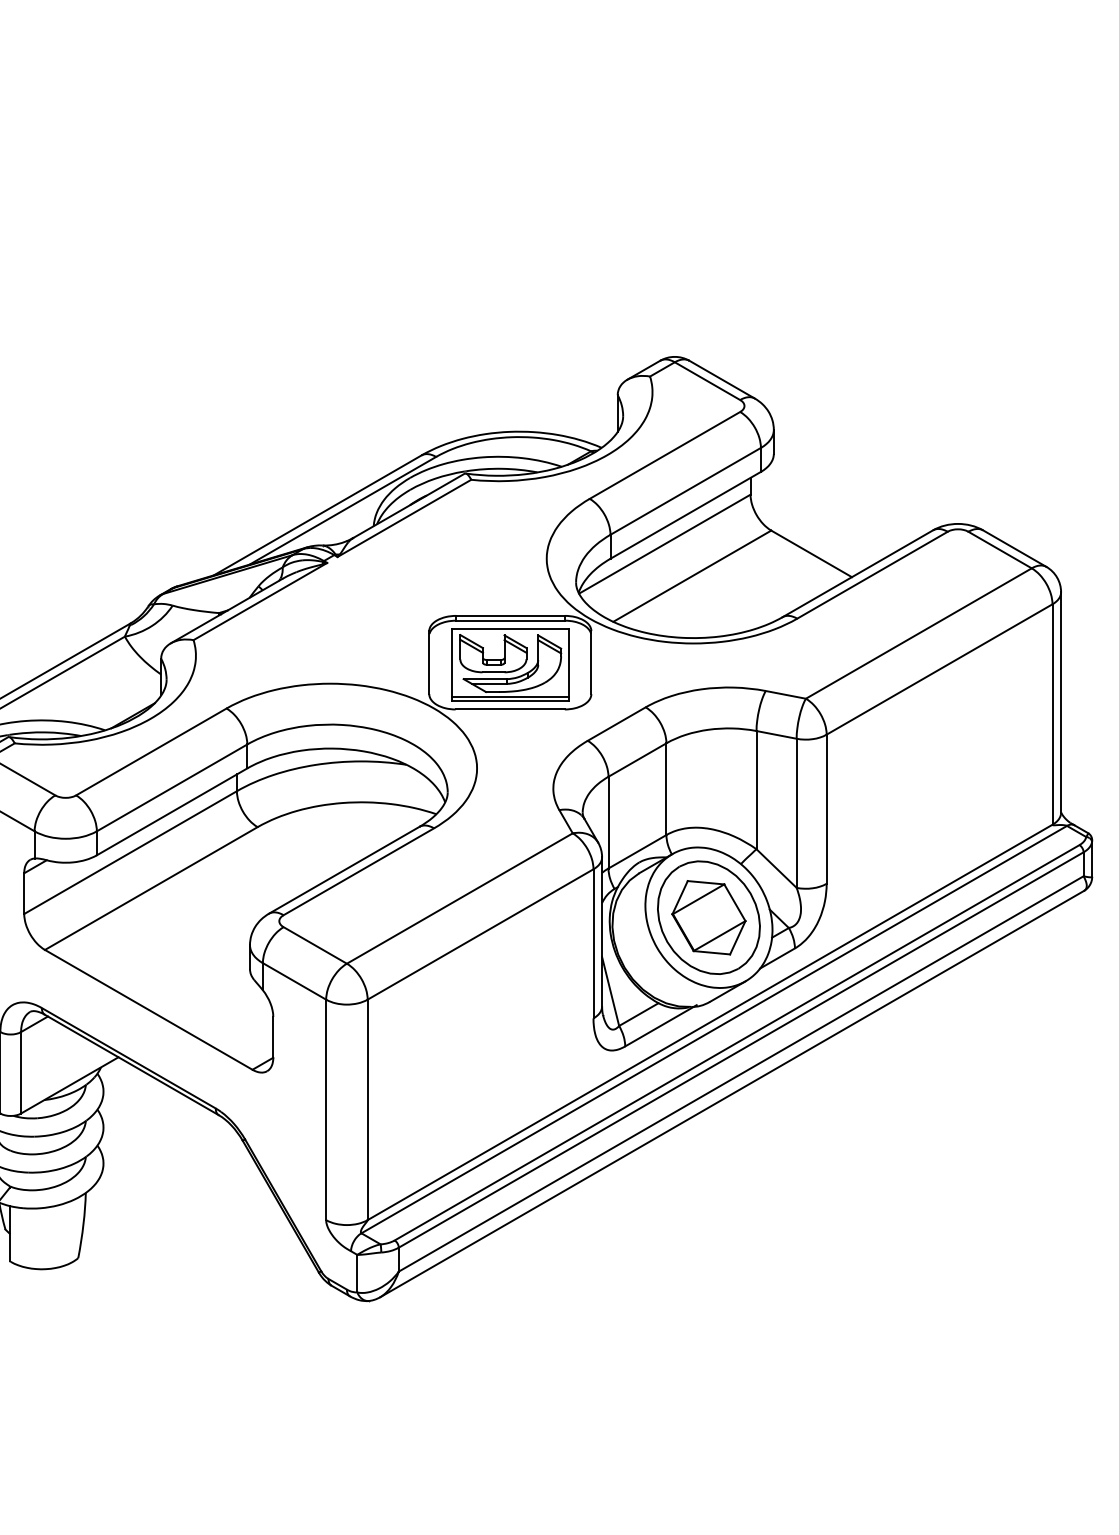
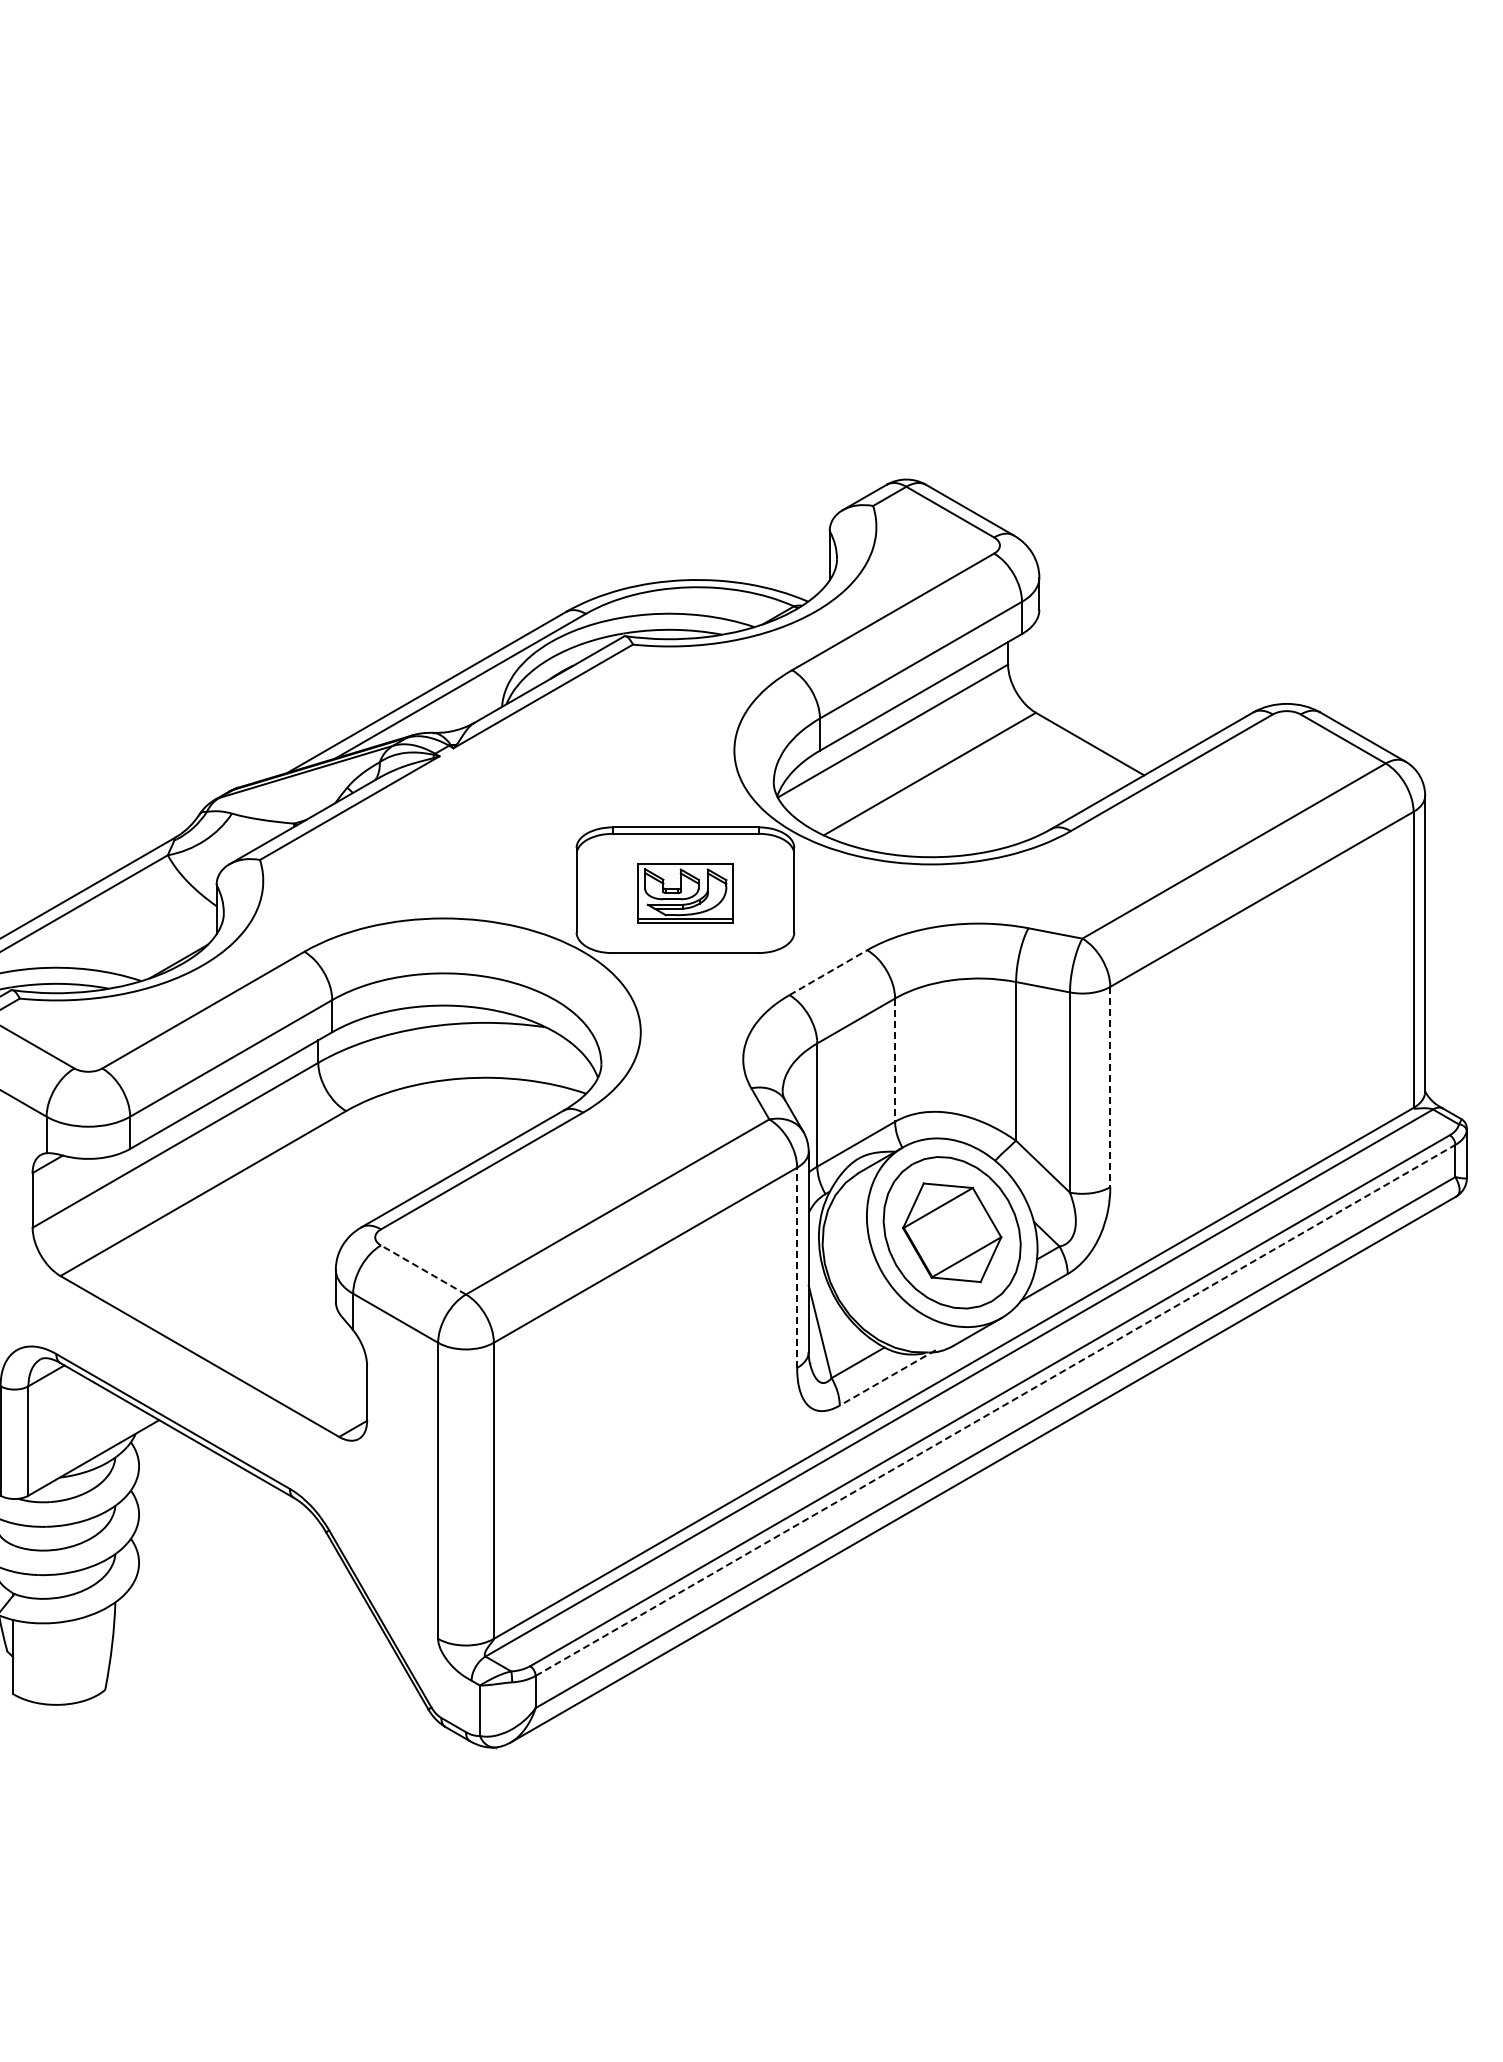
part: (510, 665) -> (685, 893), size x0.6
line: (616, 723) -> (828, 972), solid -> dashed
line: (666, 789) -> (895, 1060), solid -> dashed
line: (826, 809) -> (1110, 1087), solid -> dashed
line: (593, 943) -> (797, 1267), solid -> dashed
line: (315, 945) -> (423, 1269), solid -> dashed
line: (660, 1026) -> (887, 1378), solid -> dashed
line: (741, 1050) -> (995, 1410), solid -> dashed

